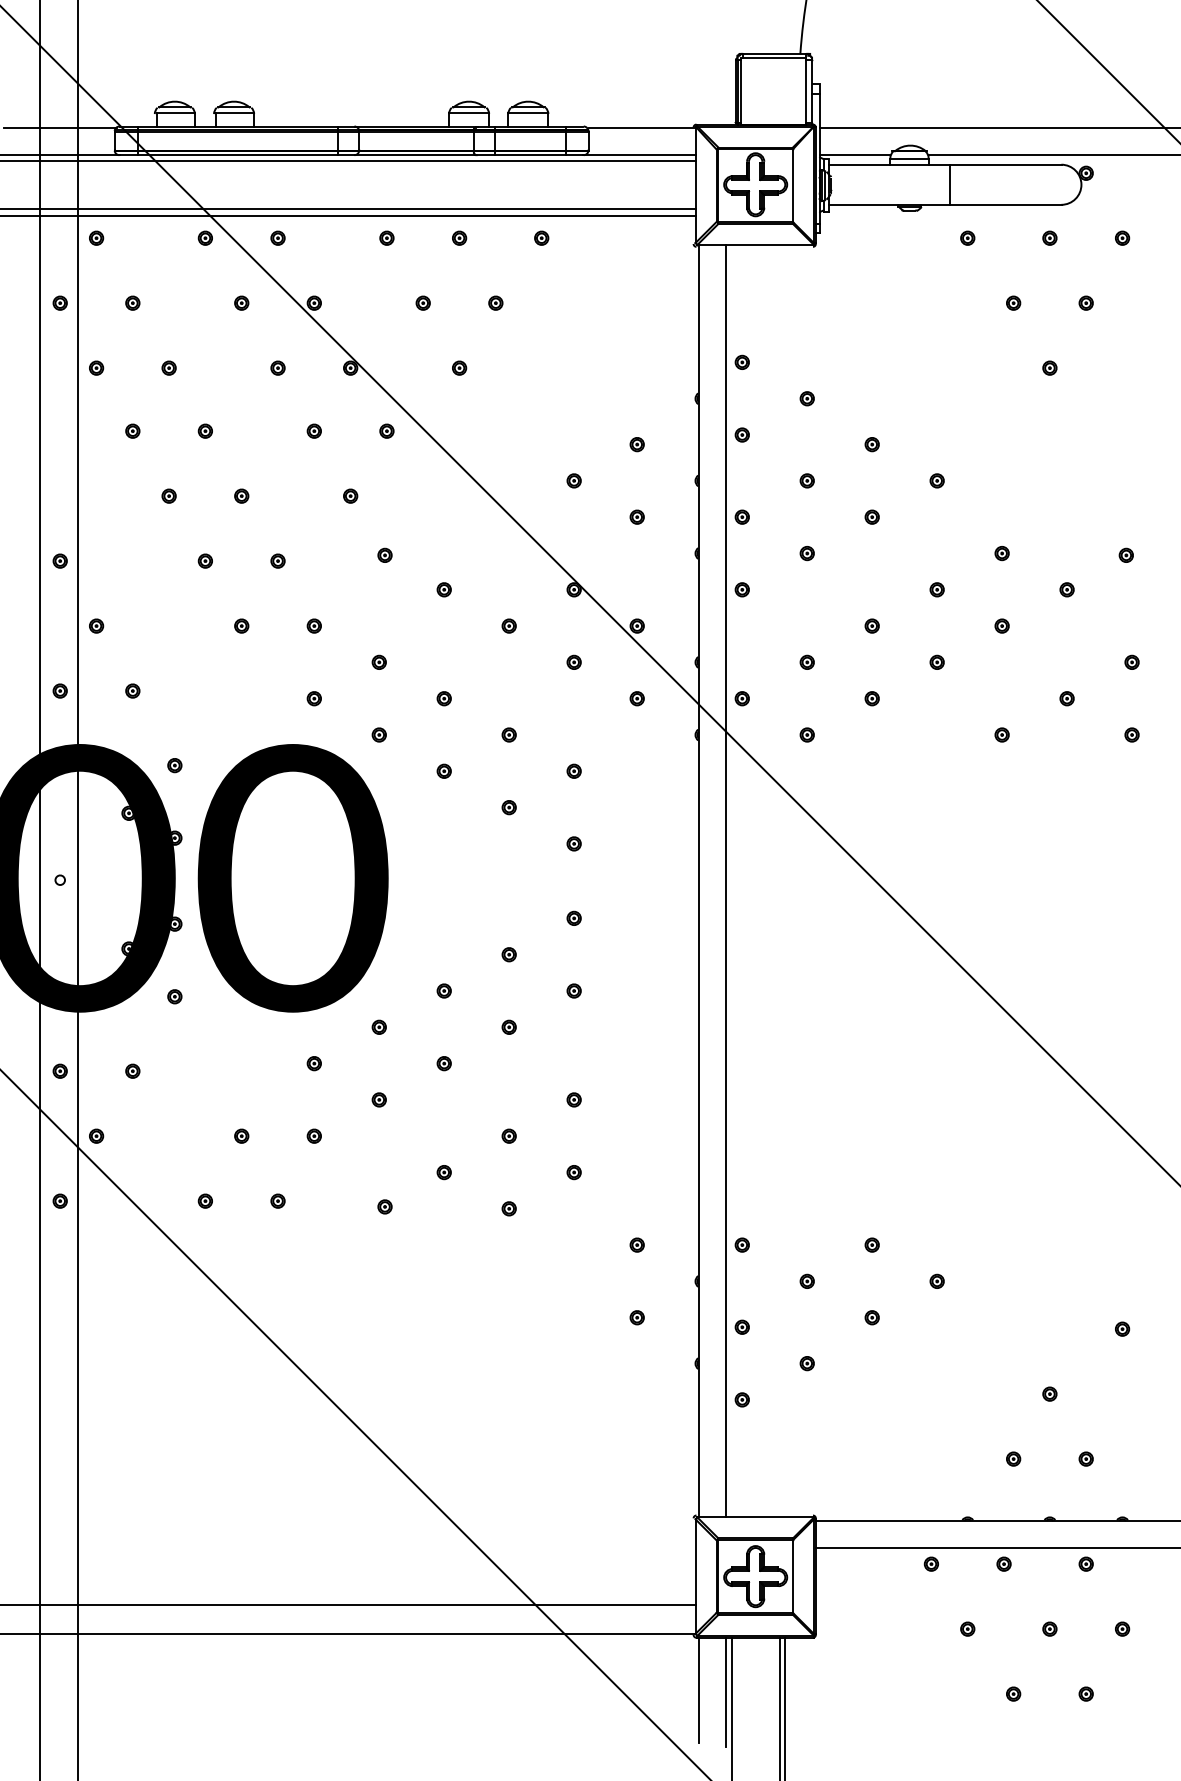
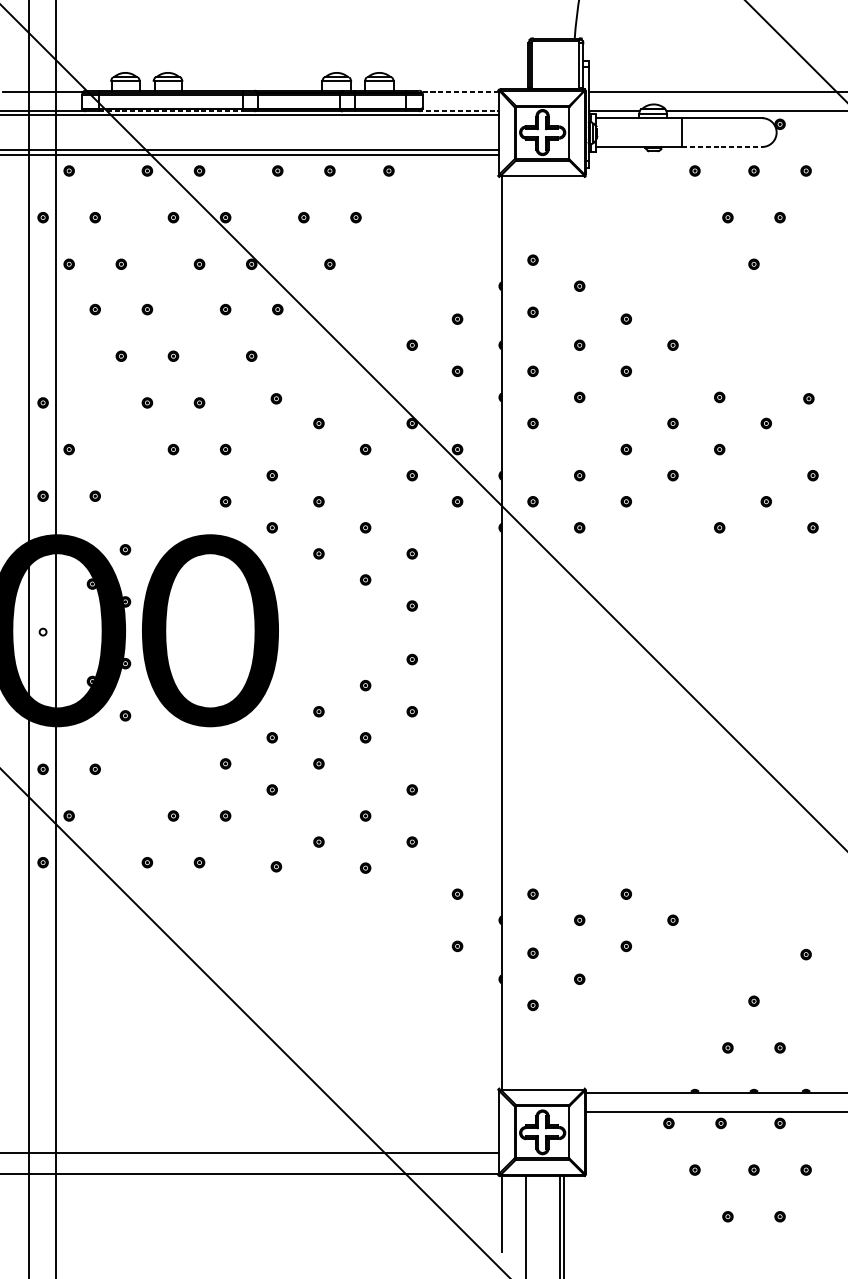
line: (642, 128) -> (461, 92), solid -> dashed
line: (238, 155) -> (171, 111), solid -> dashed
line: (639, 155) -> (459, 111), solid -> dashed
line: (1006, 204) -> (722, 146), solid -> dashed
line: (726, 880) -> (521, 632), removed
line: (726, 1691) -> (521, 1214), removed

